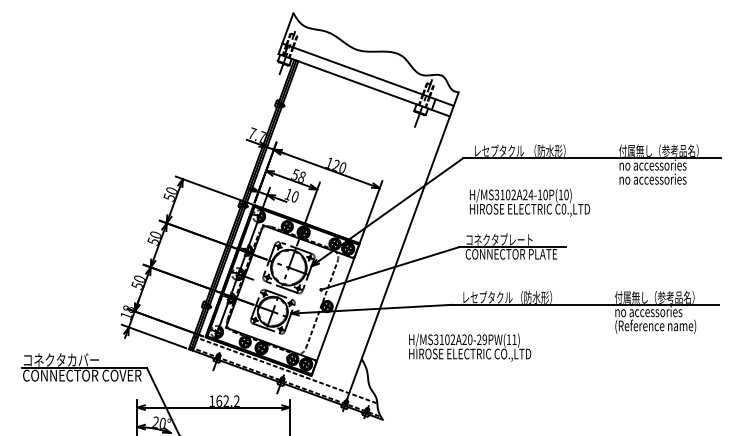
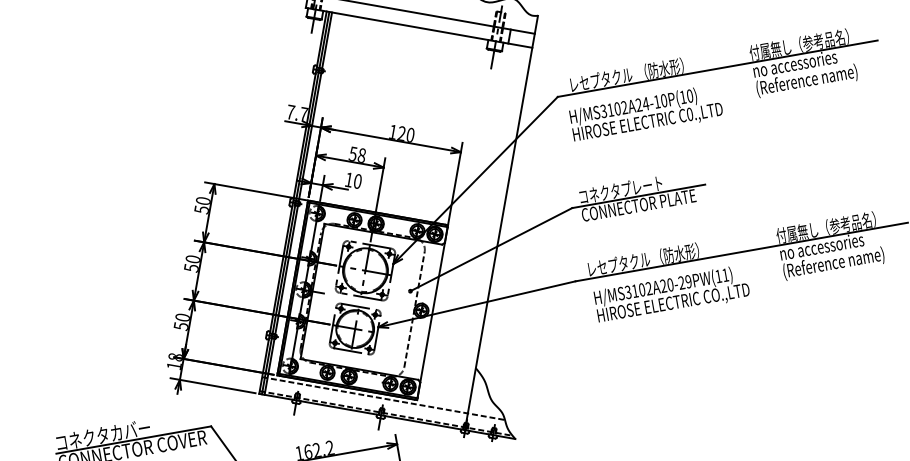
text: (659, 180) -> (806, 81), no accessories -> (Reference name)
text: (529, 202) -> (645, 113), moved
text: (470, 347) -> (672, 294), moved

